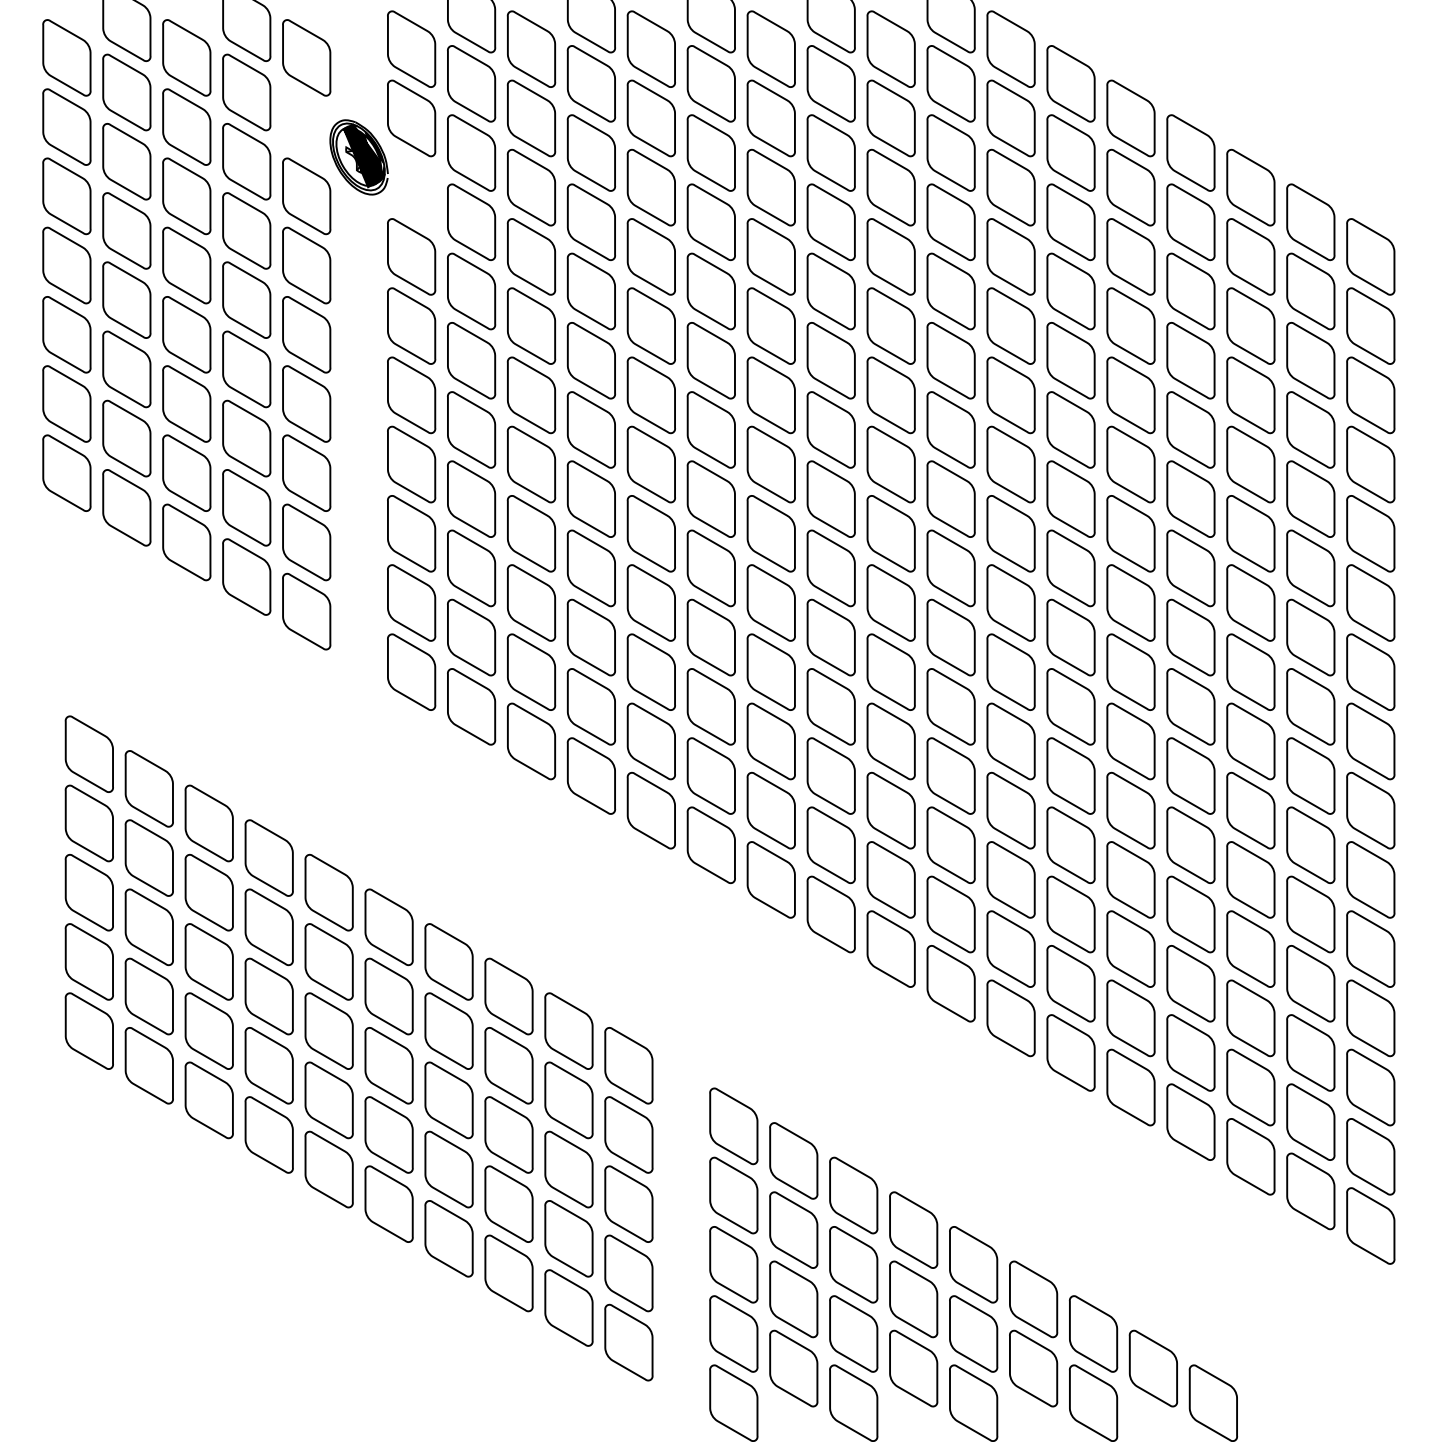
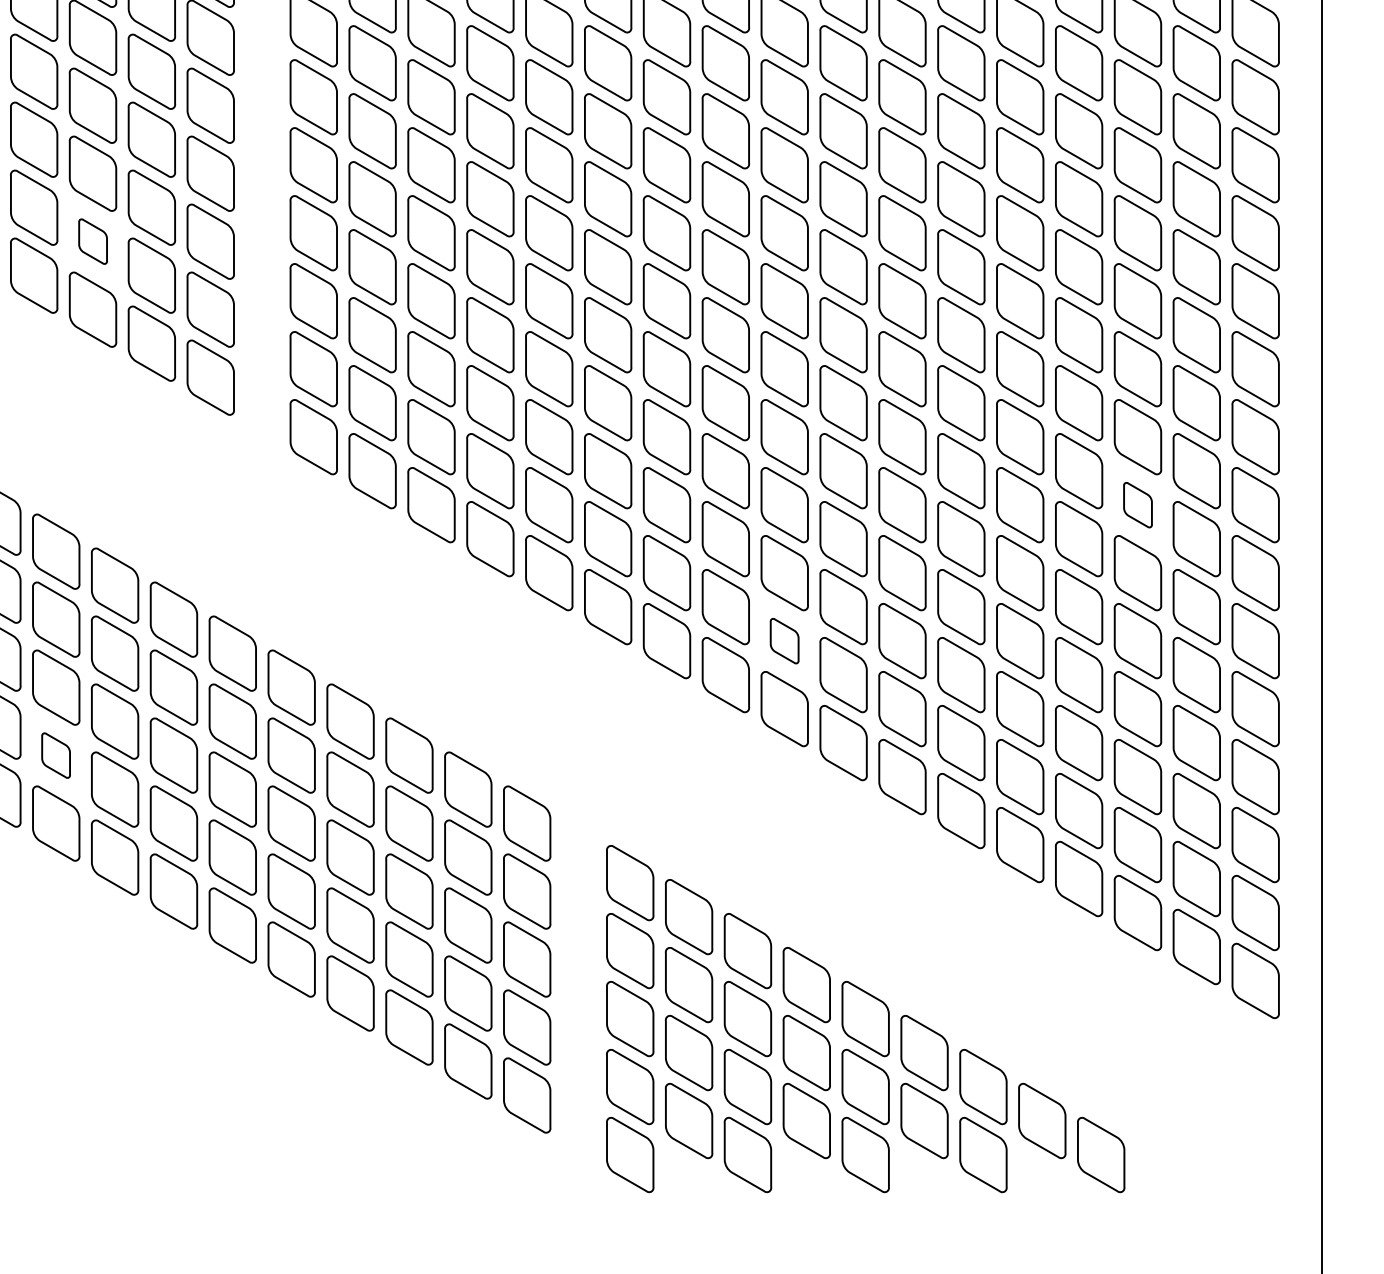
part: (186, 472) -> (92, 241), size x0.6
part: (1250, 741) -> (1137, 505), size x0.6
part: (890, 879) -> (784, 640), size x0.6
part: (148, 996) -> (55, 755), size x0.6

